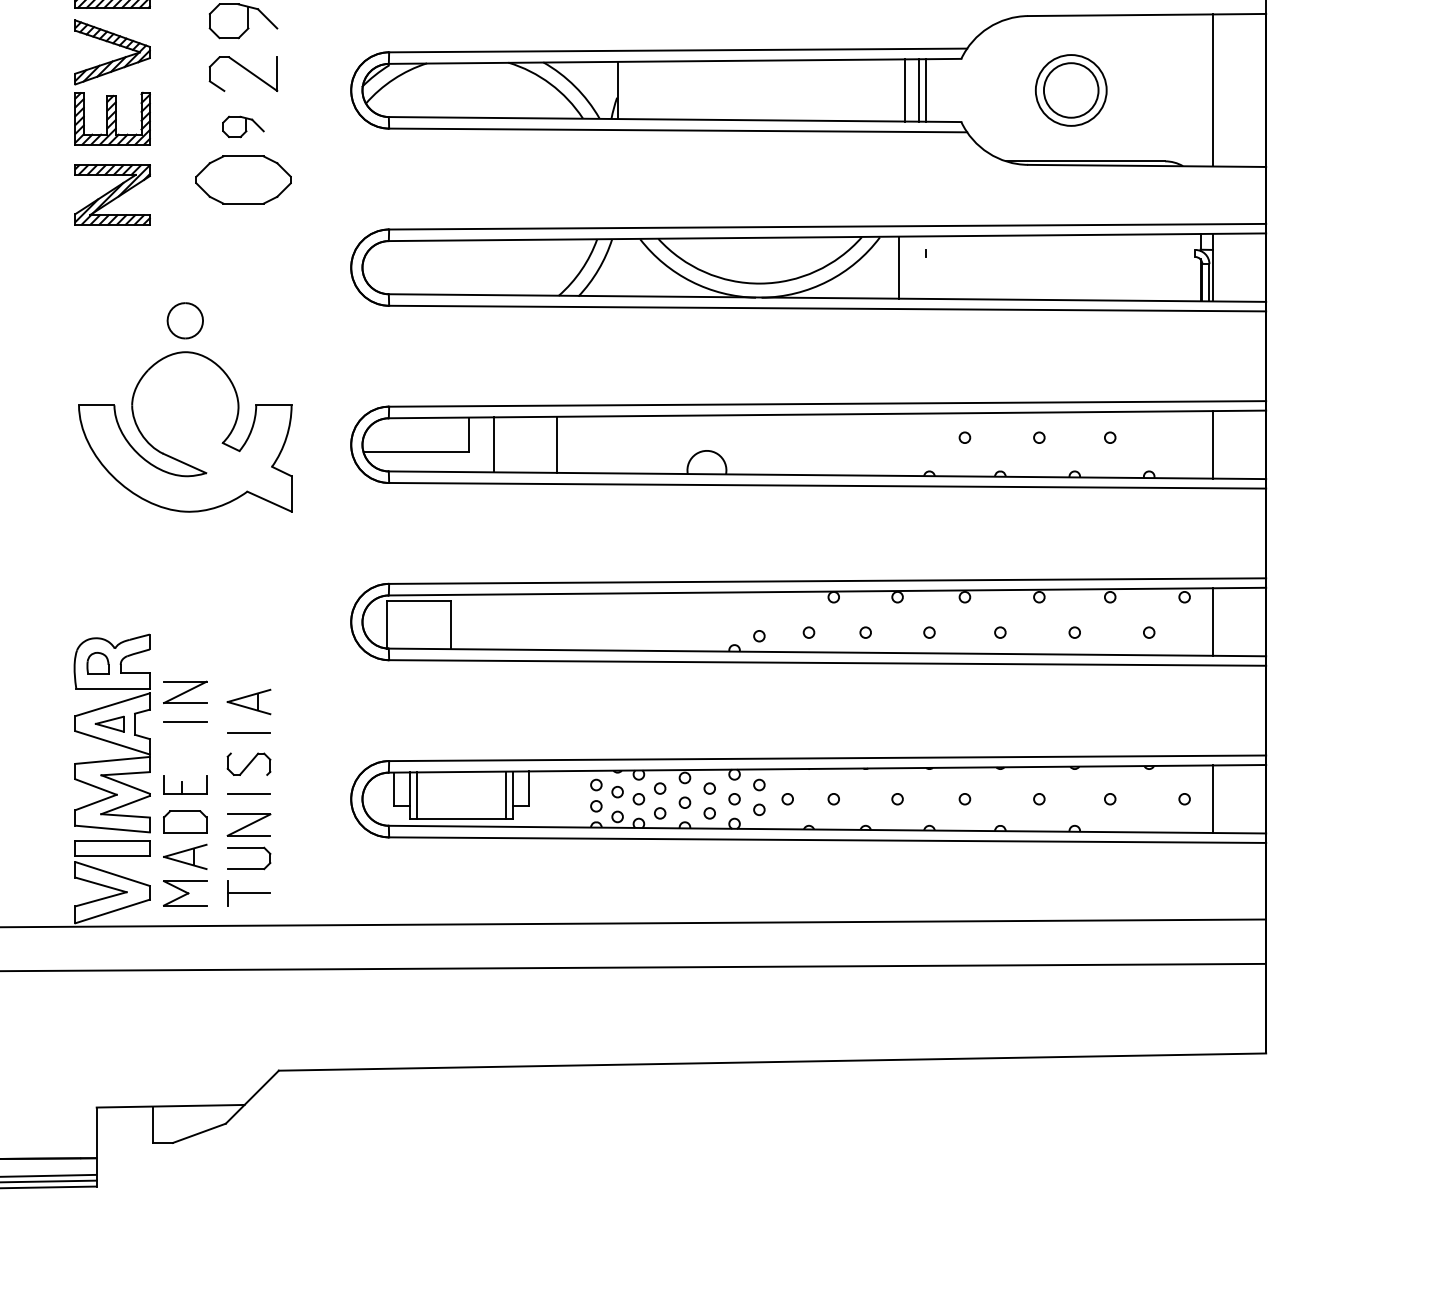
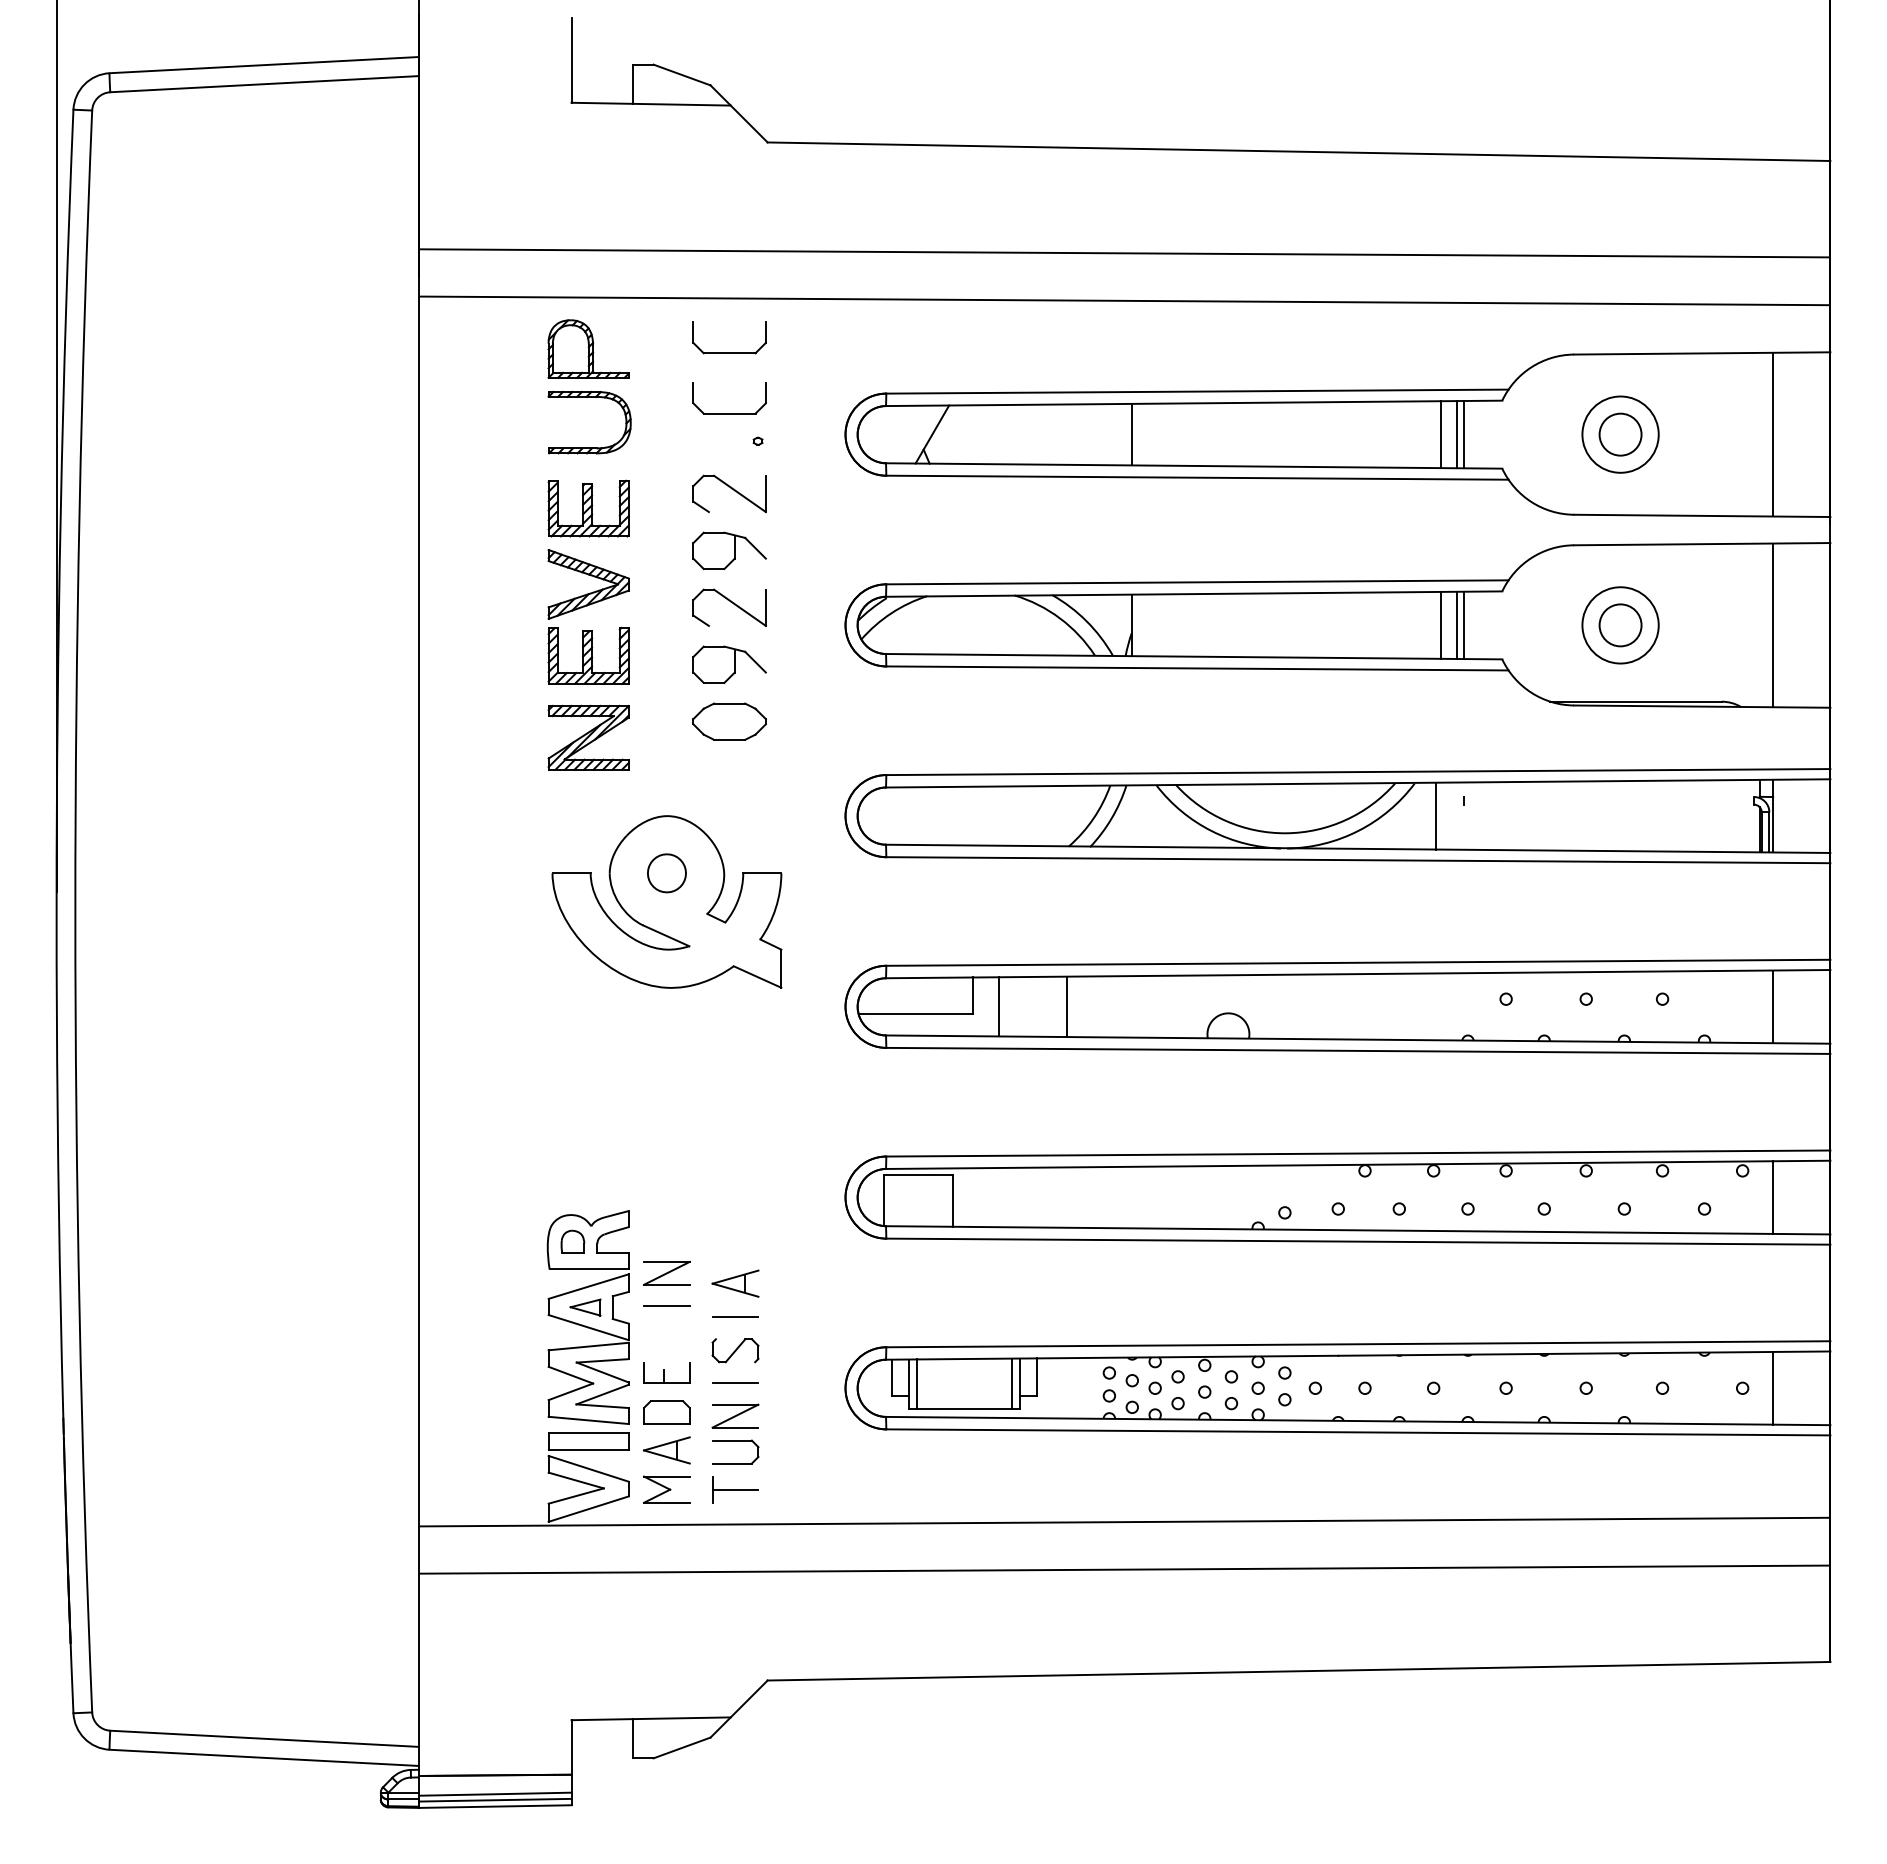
circle: (1071, 90) -> (1620, 625), size x0.71
part: (243, 126) -> (729, 664), size x1.67
part: (243, 179) -> (729, 721), size x0.71
part: (184, 431) -> (666, 901), moved

